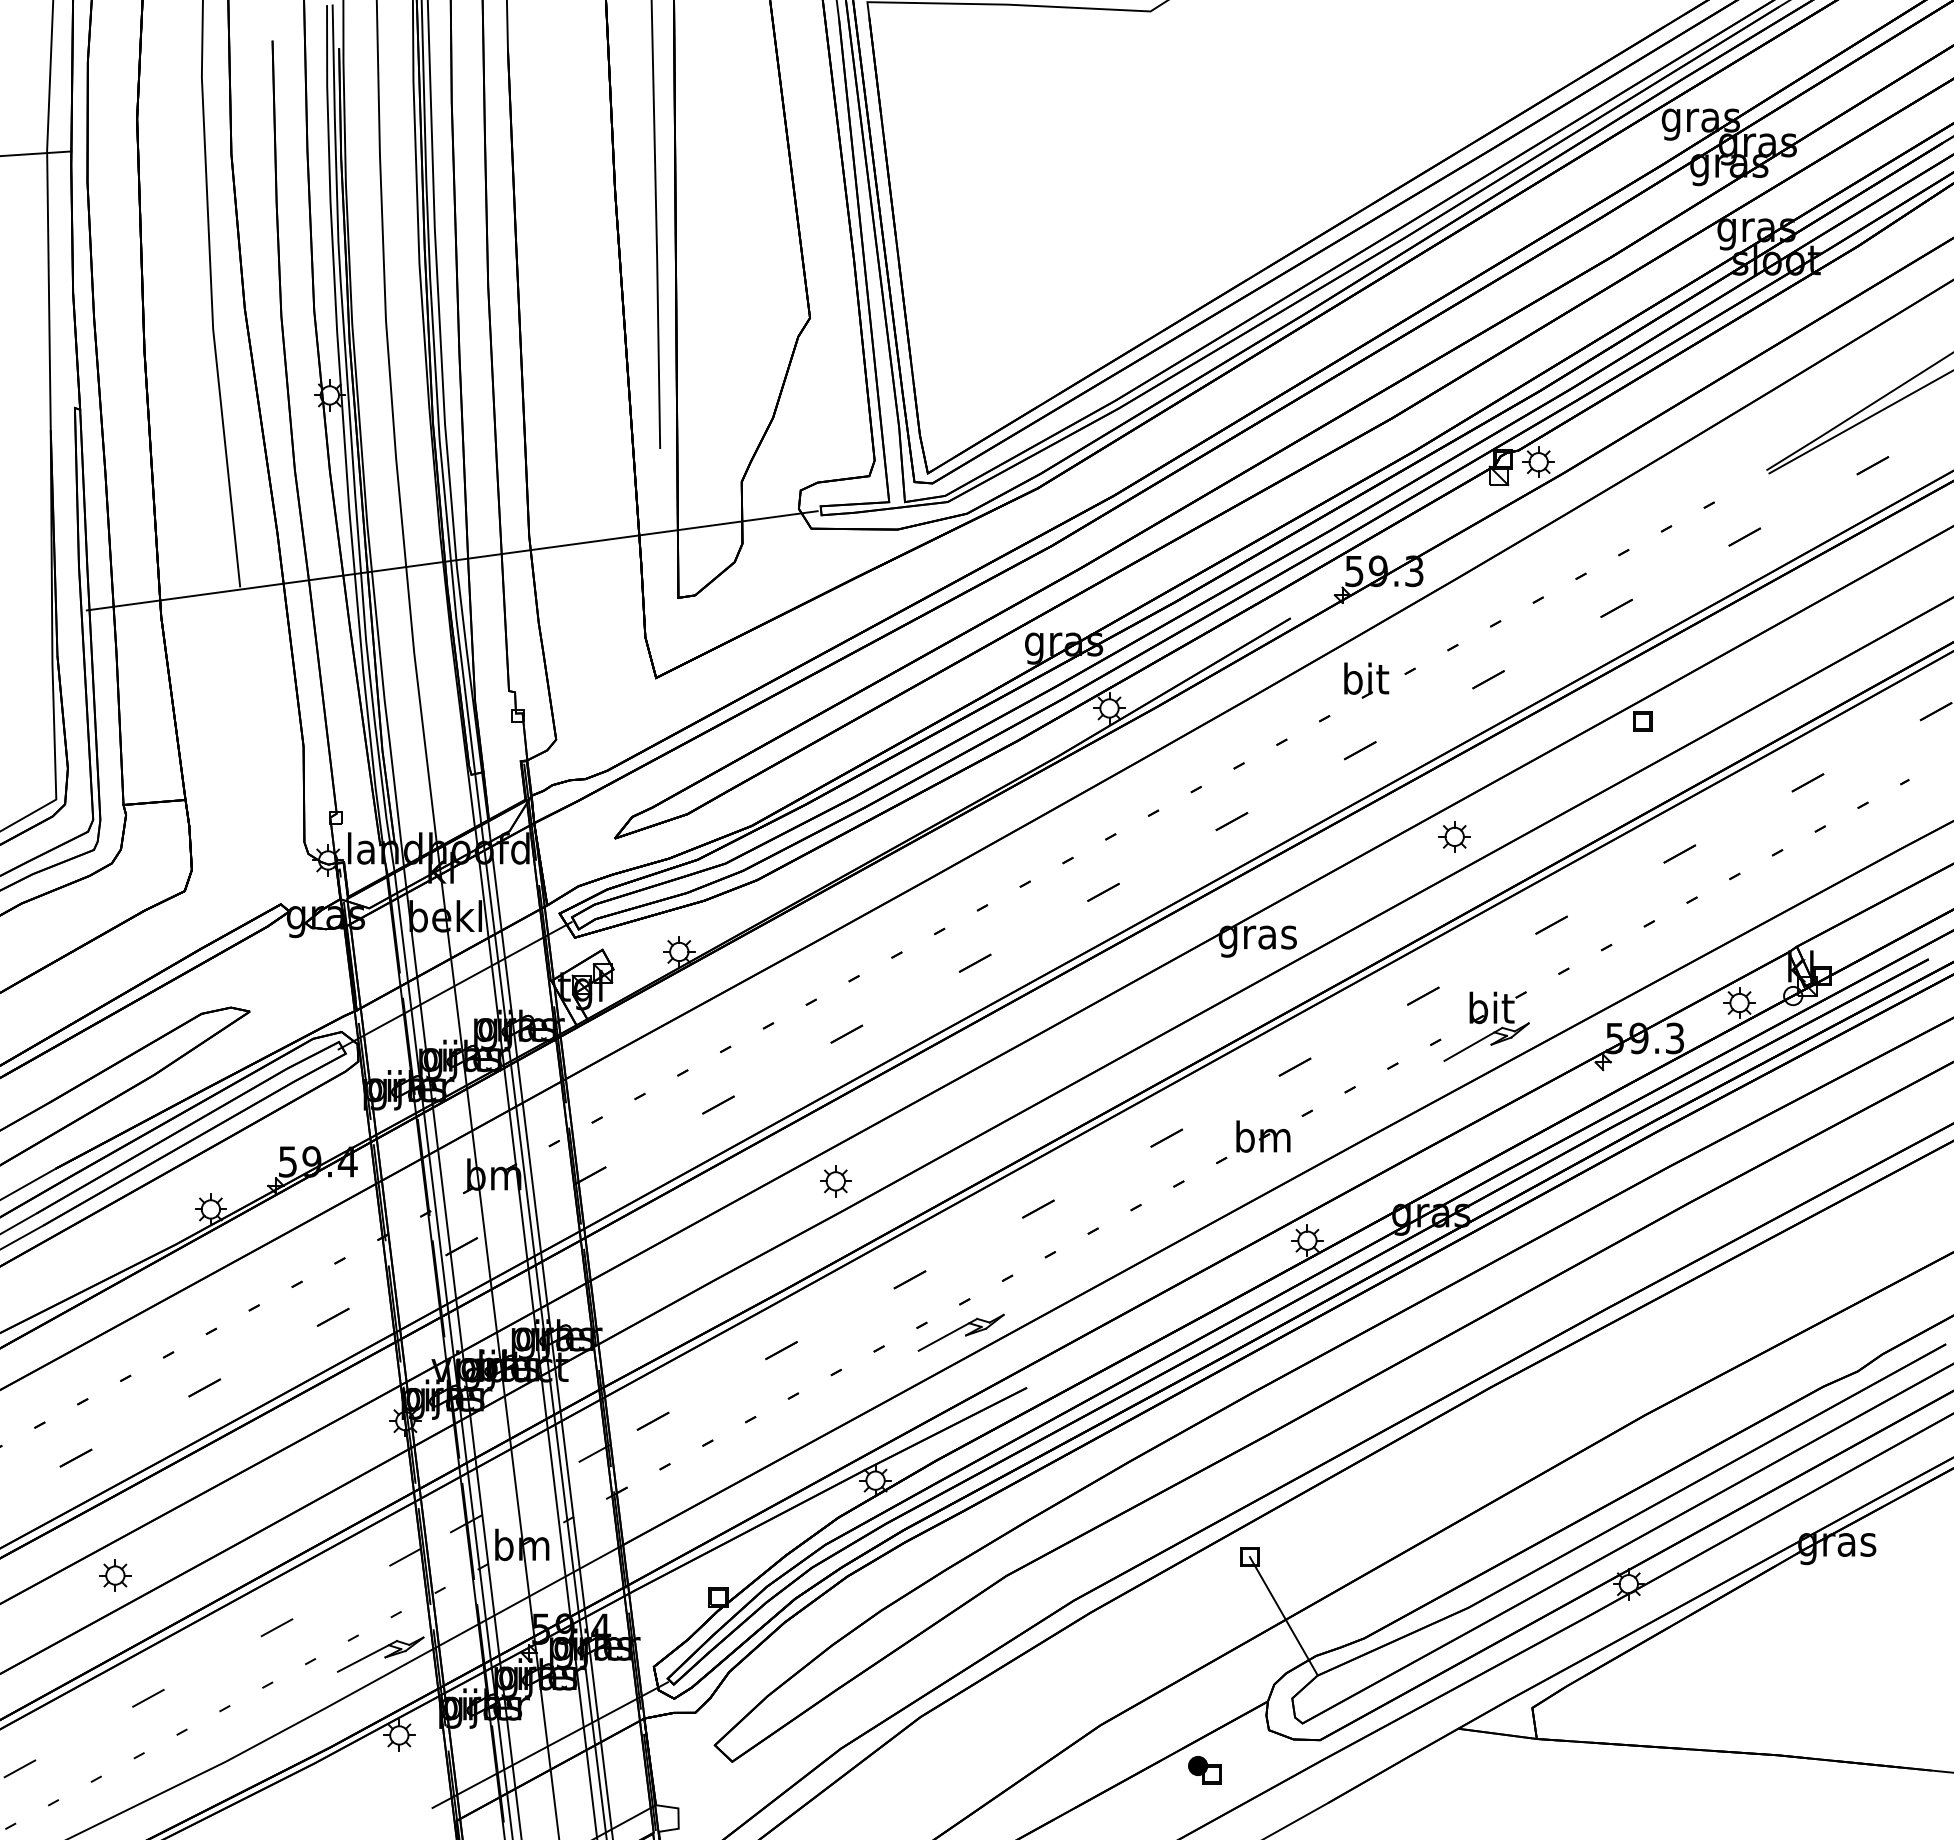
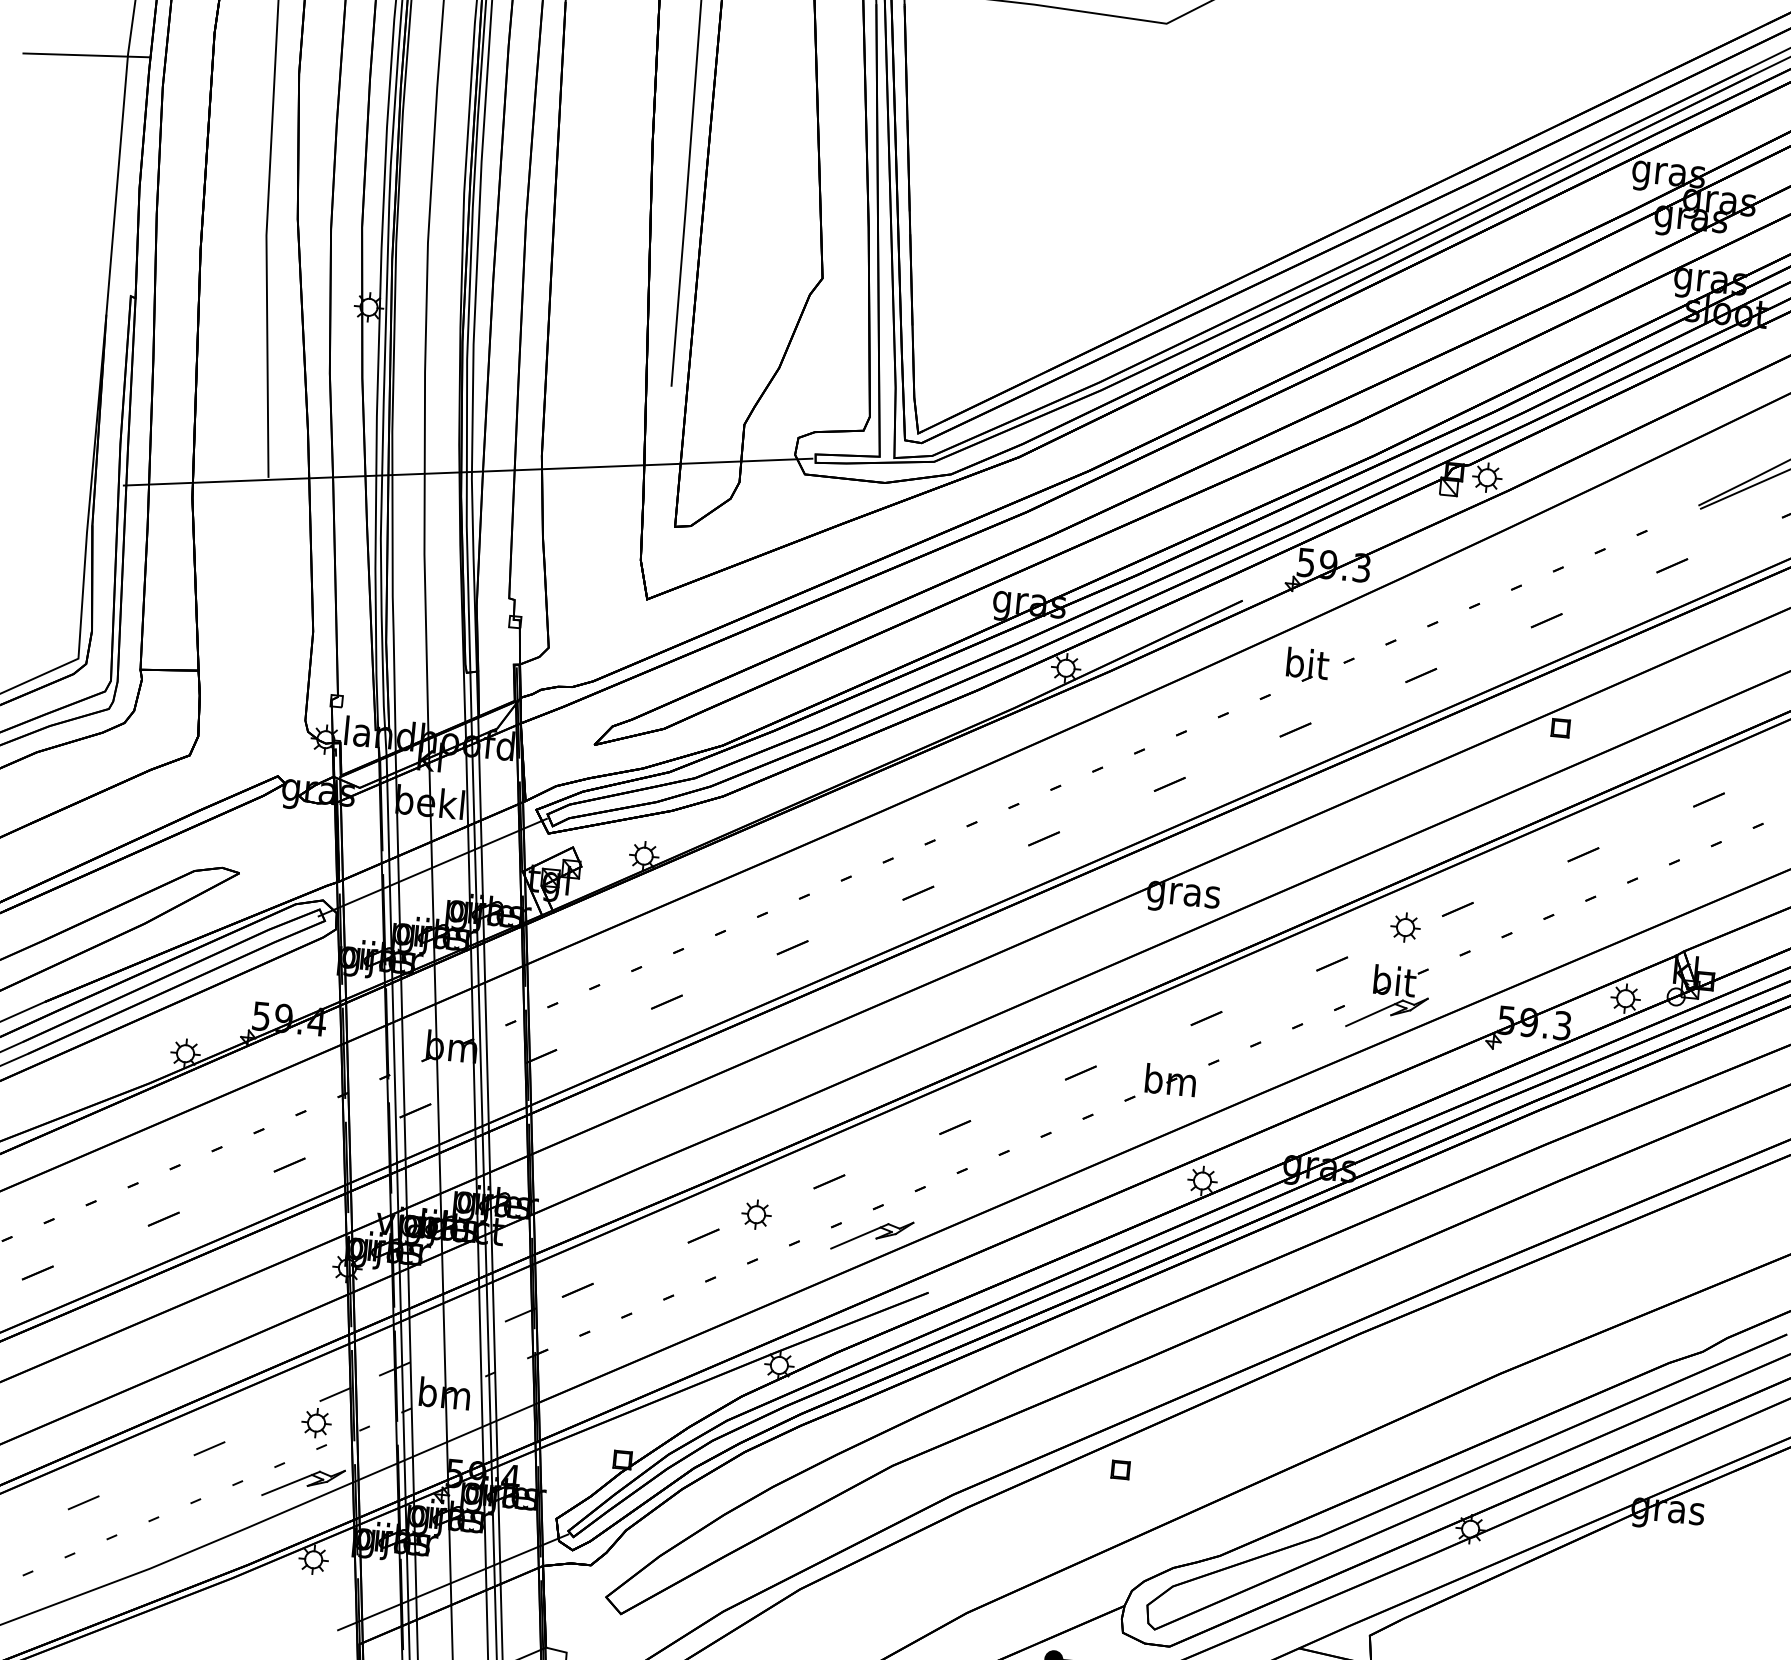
part: (1454, 836) -> (1405, 927), moved
part: (835, 1181) -> (756, 1214), moved
part: (115, 1575) -> (316, 1423), moved
line: (1282, 1615) -> (1145, 1527), removed

